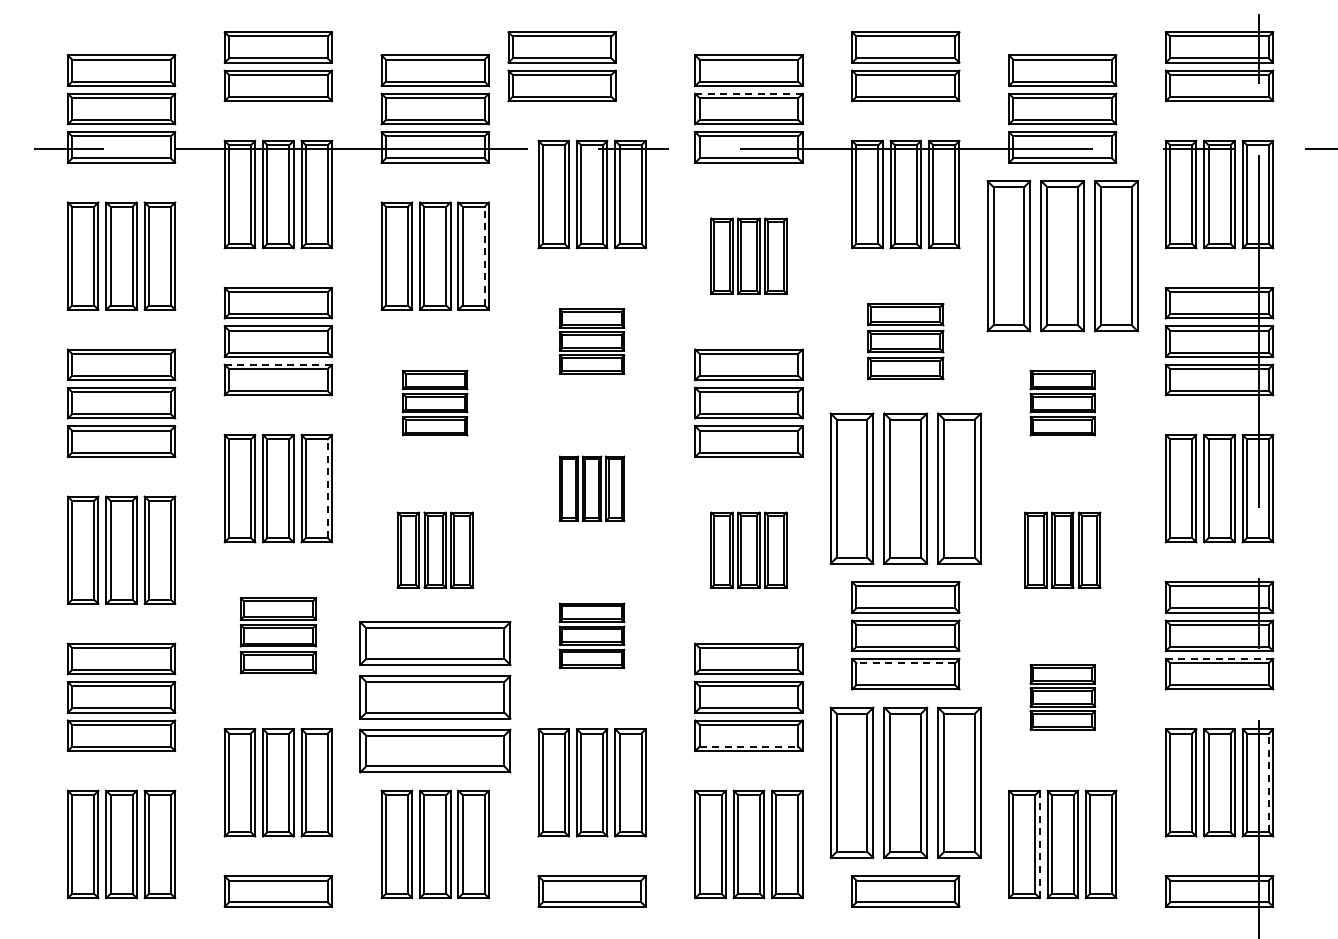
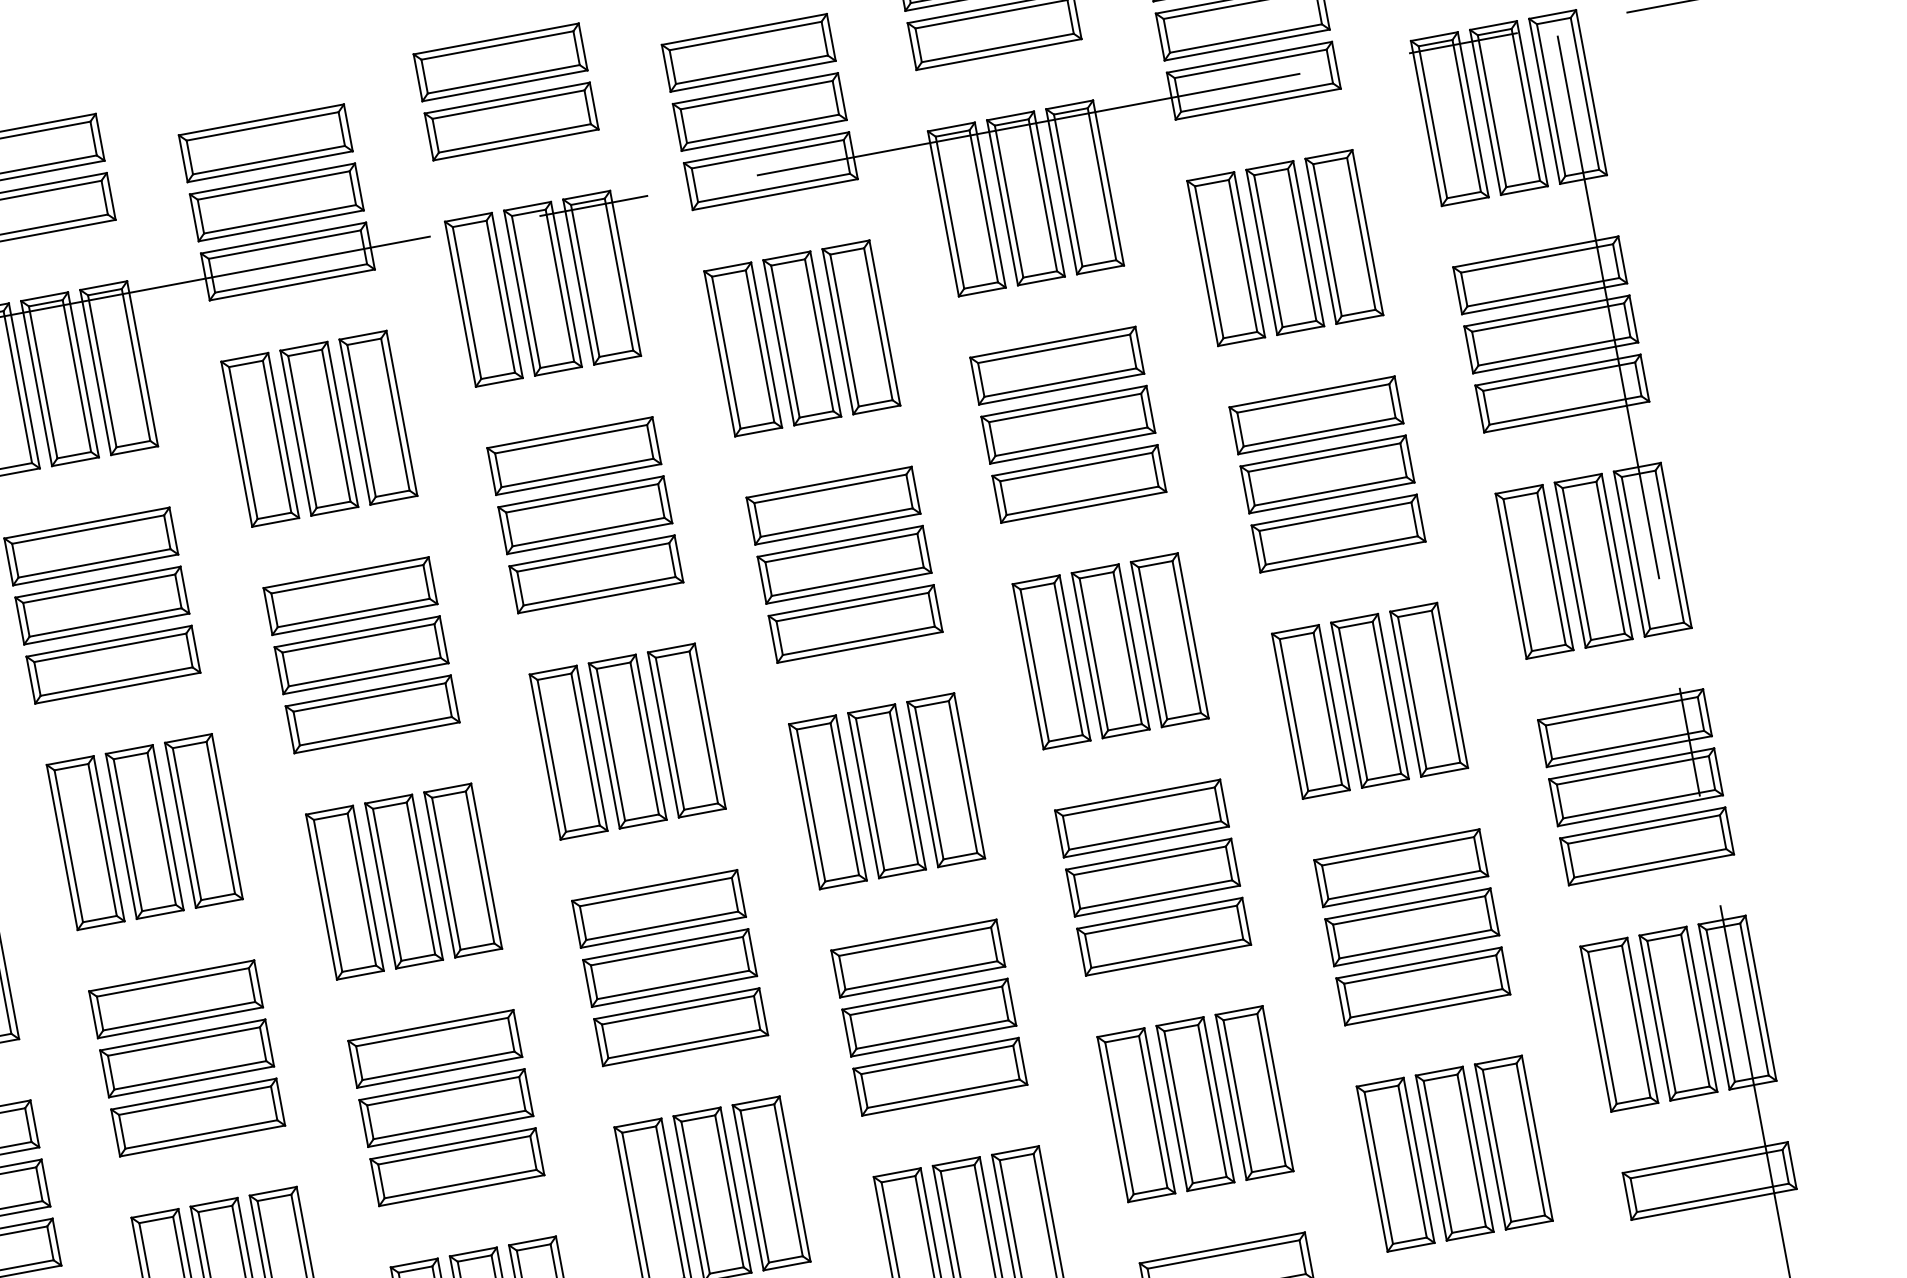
part: (561, 66) -> (505, 91), moved
line: (748, 93) -> (754, 88), dashed -> solid
line: (484, 255) -> (394, 413), dashed -> solid
part: (748, 255) -> (801, 337), size x1.43
part: (1062, 255) -> (1284, 247), size x0.71
part: (591, 341) -> (584, 515), size x1.67
part: (905, 341) -> (1067, 424), size x1.43
line: (278, 364) -> (109, 640), dashed -> solid
part: (434, 402) -> (360, 654), size x1.67
part: (1062, 402) -> (1327, 473), size x1.67
line: (327, 488) -> (220, 817), dashed -> solid
part: (591, 488) -> (626, 741), size x1.67
part: (905, 488) -> (1110, 651), size x0.71
part: (434, 549) -> (402, 880), size x1.43
part: (748, 549) -> (886, 790), size x1.43
part: (1062, 549) -> (1369, 699), size x1.43
part: (278, 635) -> (187, 1057), size x1.43
part: (591, 635) -> (669, 967), size x1.67
line: (1219, 658) -> (1642, 822), dashed -> solid
line: (905, 663) -> (1160, 920), dashed -> solid
part: (434, 697) -> (445, 1108), size x0.71
part: (1062, 697) -> (1412, 927), size x1.67
line: (749, 746) -> (944, 1093), dashed -> solid
part: (905, 782) -> (1194, 1103), size x0.71
line: (1268, 782) -> (1753, 999), dashed -> solid
line: (1039, 844) -> (1418, 1160), dashed -> solid

